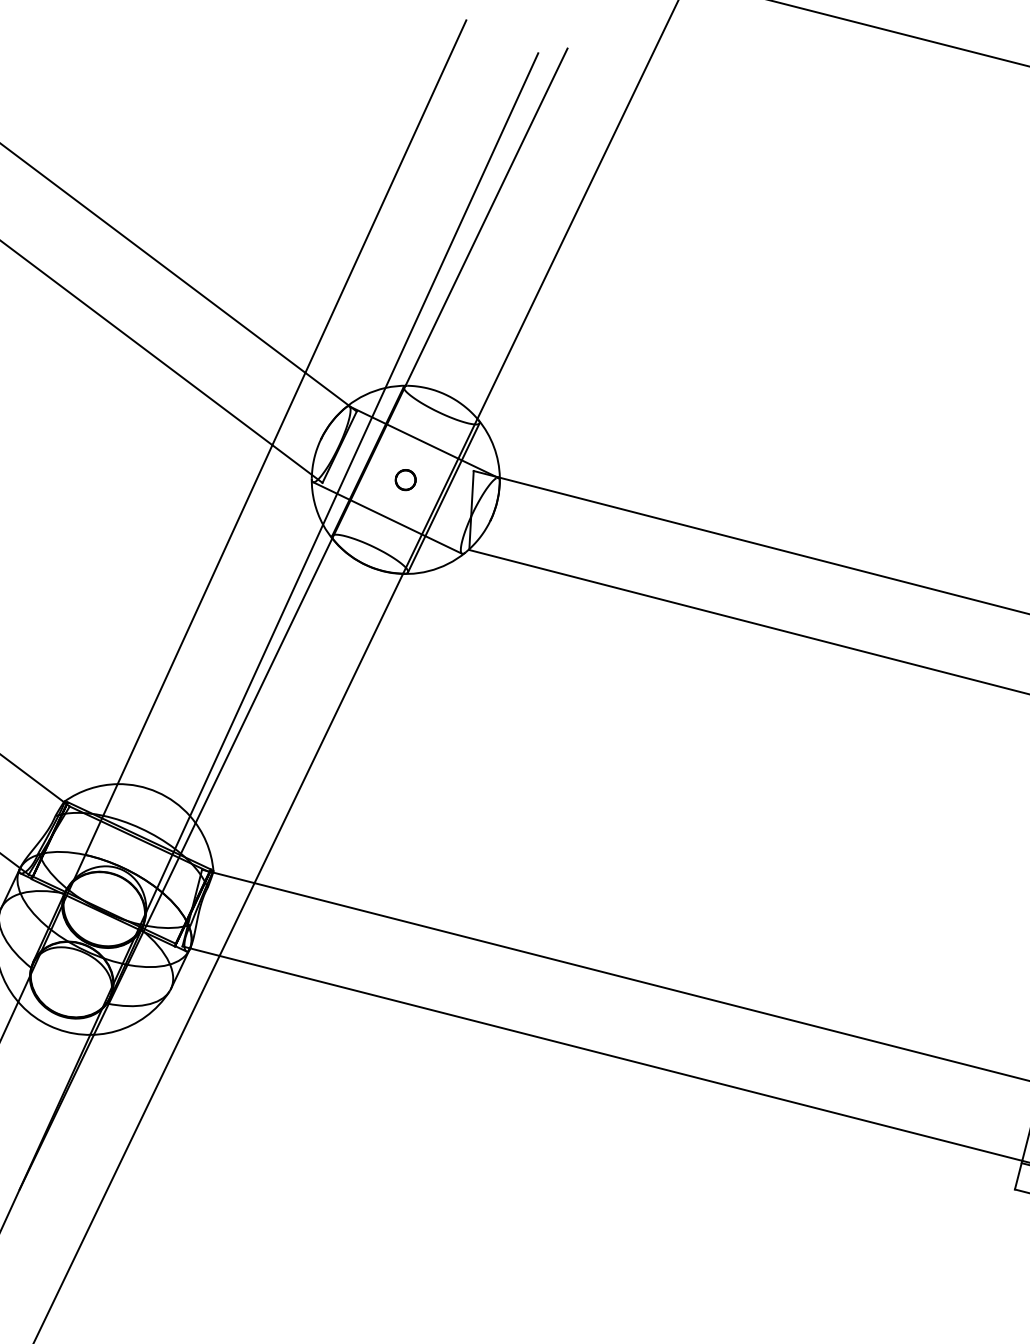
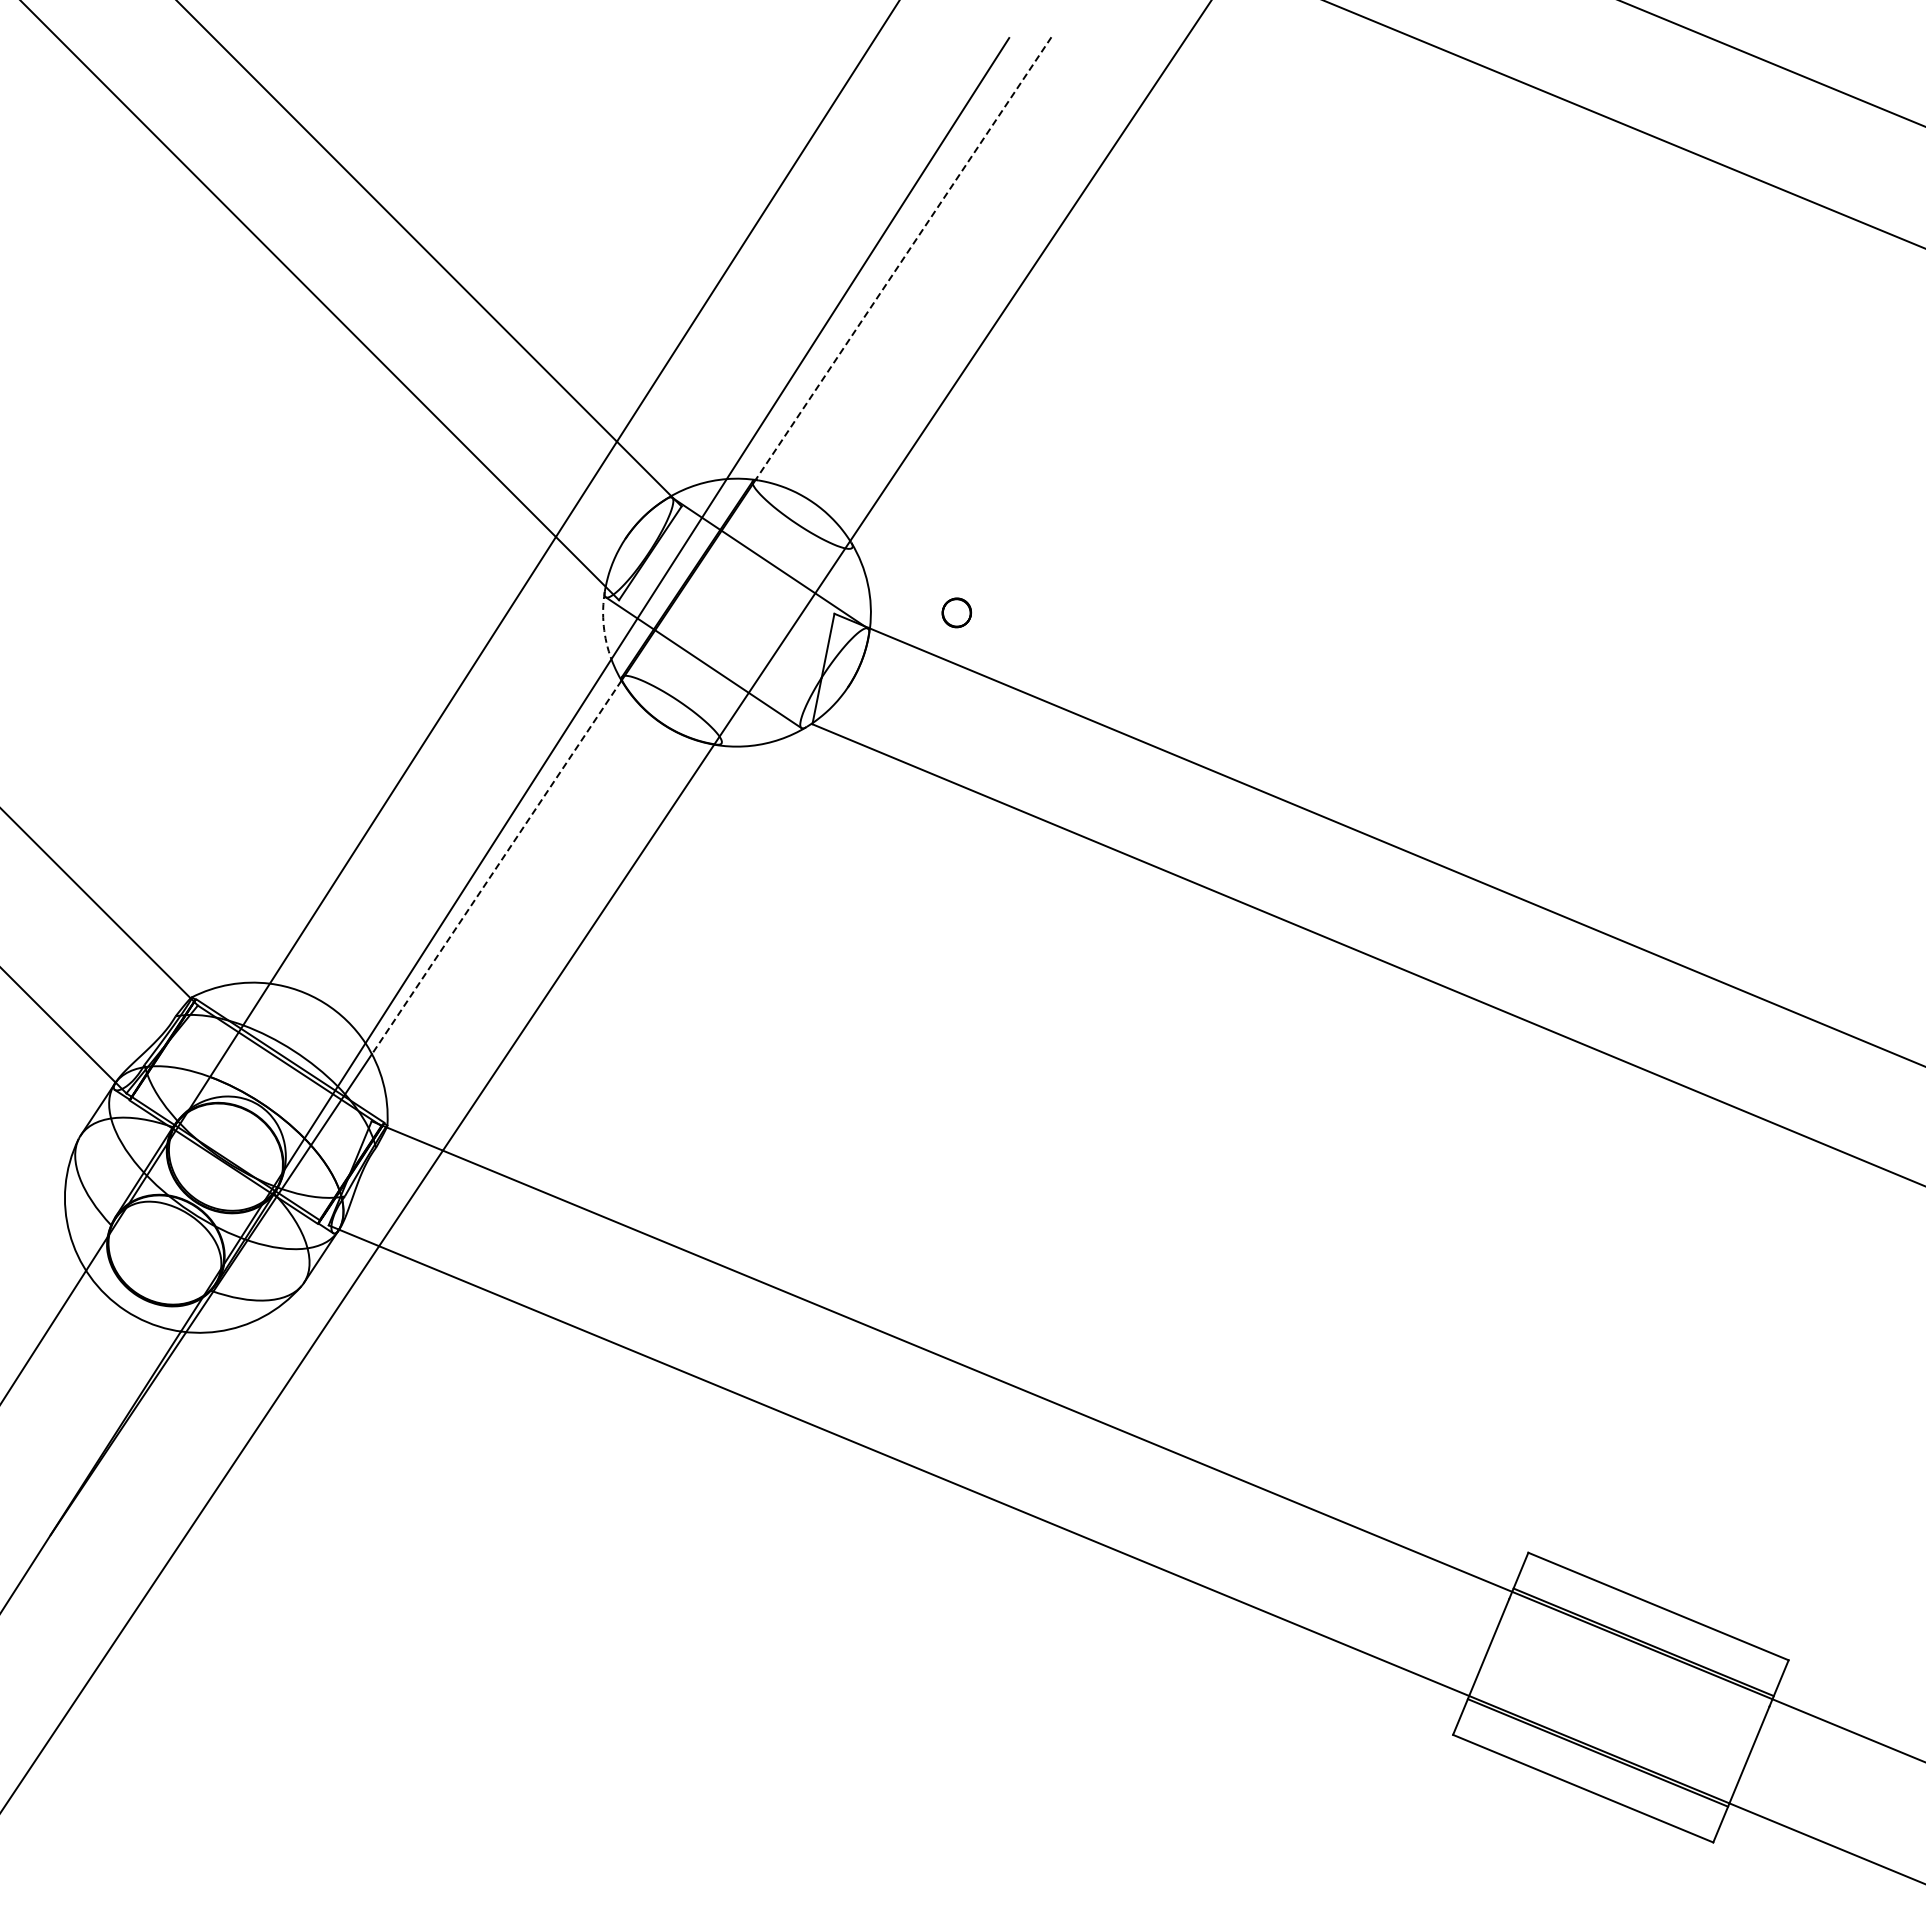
line: (486, 217) -> (903, 259), solid -> dashed
part: (405, 479) -> (956, 612), moved
line: (443, 497) -> (786, 645), removed
arc: (314, 502) -> (603, 626), solid -> dashed
line: (263, 680) -> (496, 867), solid -> dashed

